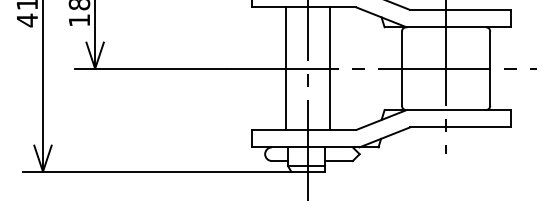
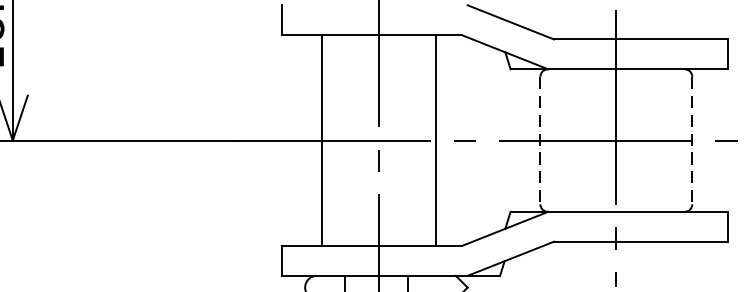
line: (286, 68) -> (322, 140), moved
line: (330, 68) -> (436, 140), moved
line: (401, 69) -> (539, 141), solid -> dashed
line: (490, 69) -> (692, 141), solid -> dashed

